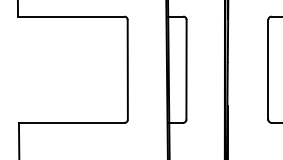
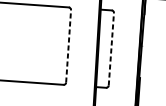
line: (127, 69) -> (68, 46), solid -> dashed
line: (186, 69) -> (111, 49), solid -> dashed

